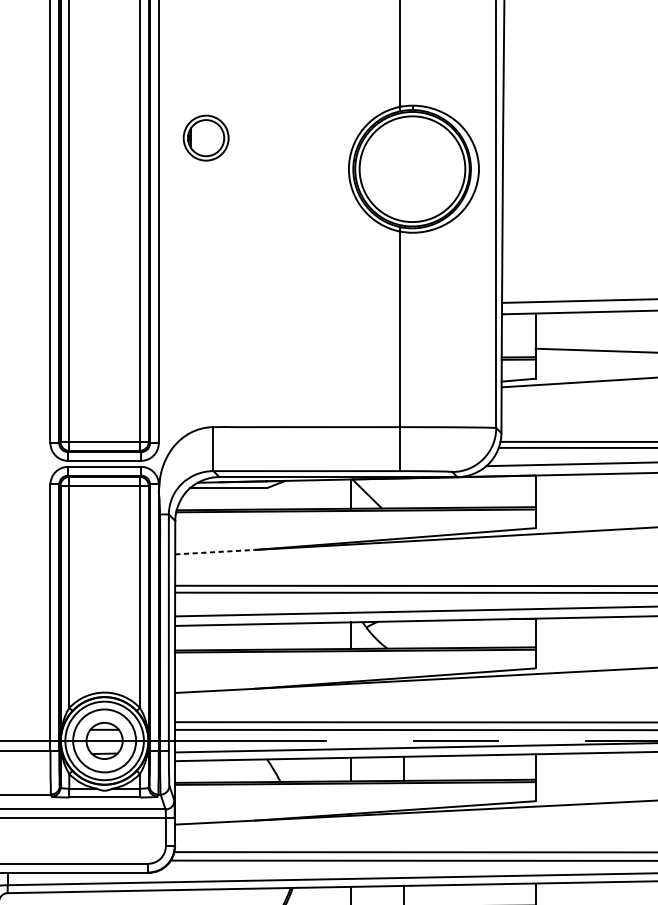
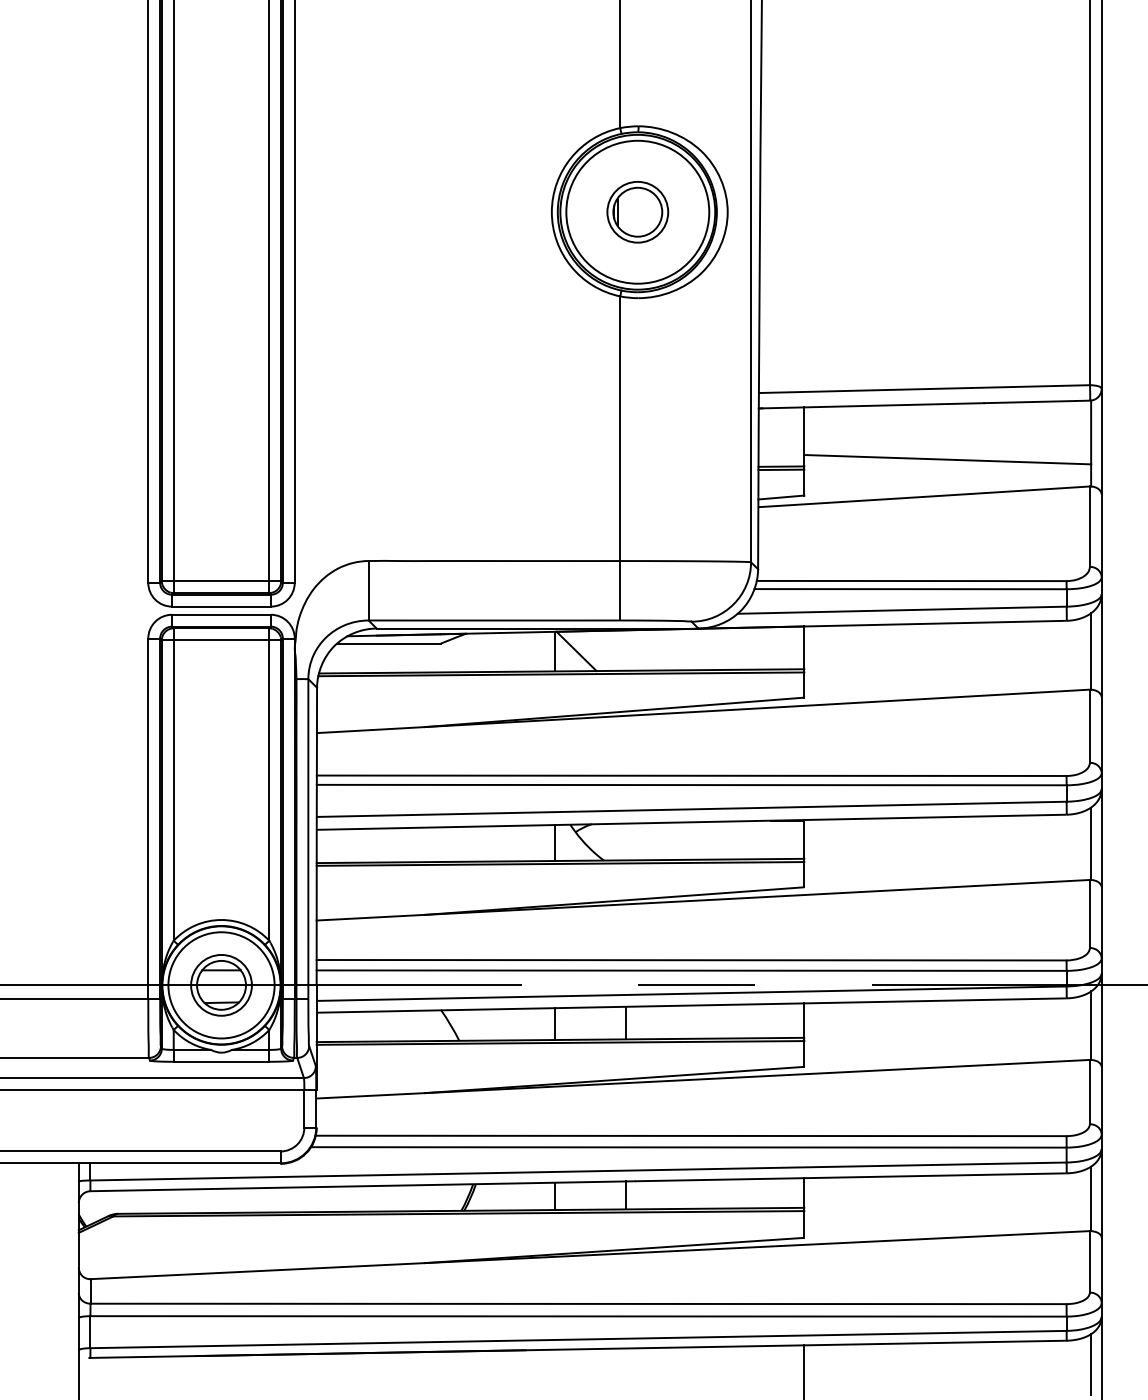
part: (205, 138) -> (637, 212), moved
line: (214, 552) -> (370, 730), dashed -> solid
circle: (104, 740) -> (221, 984), size x0.71

